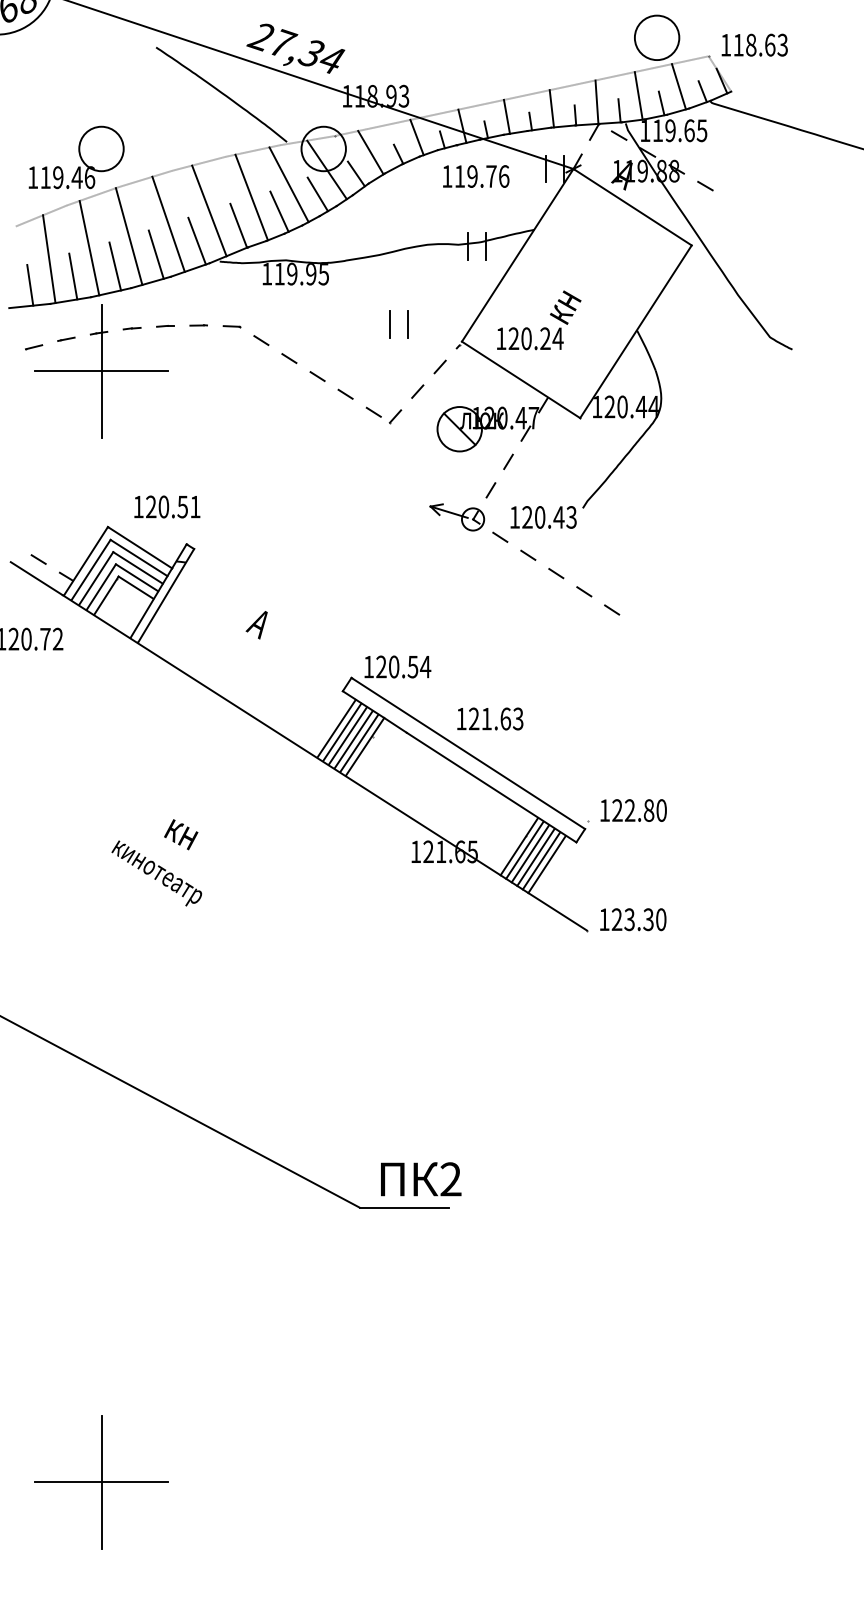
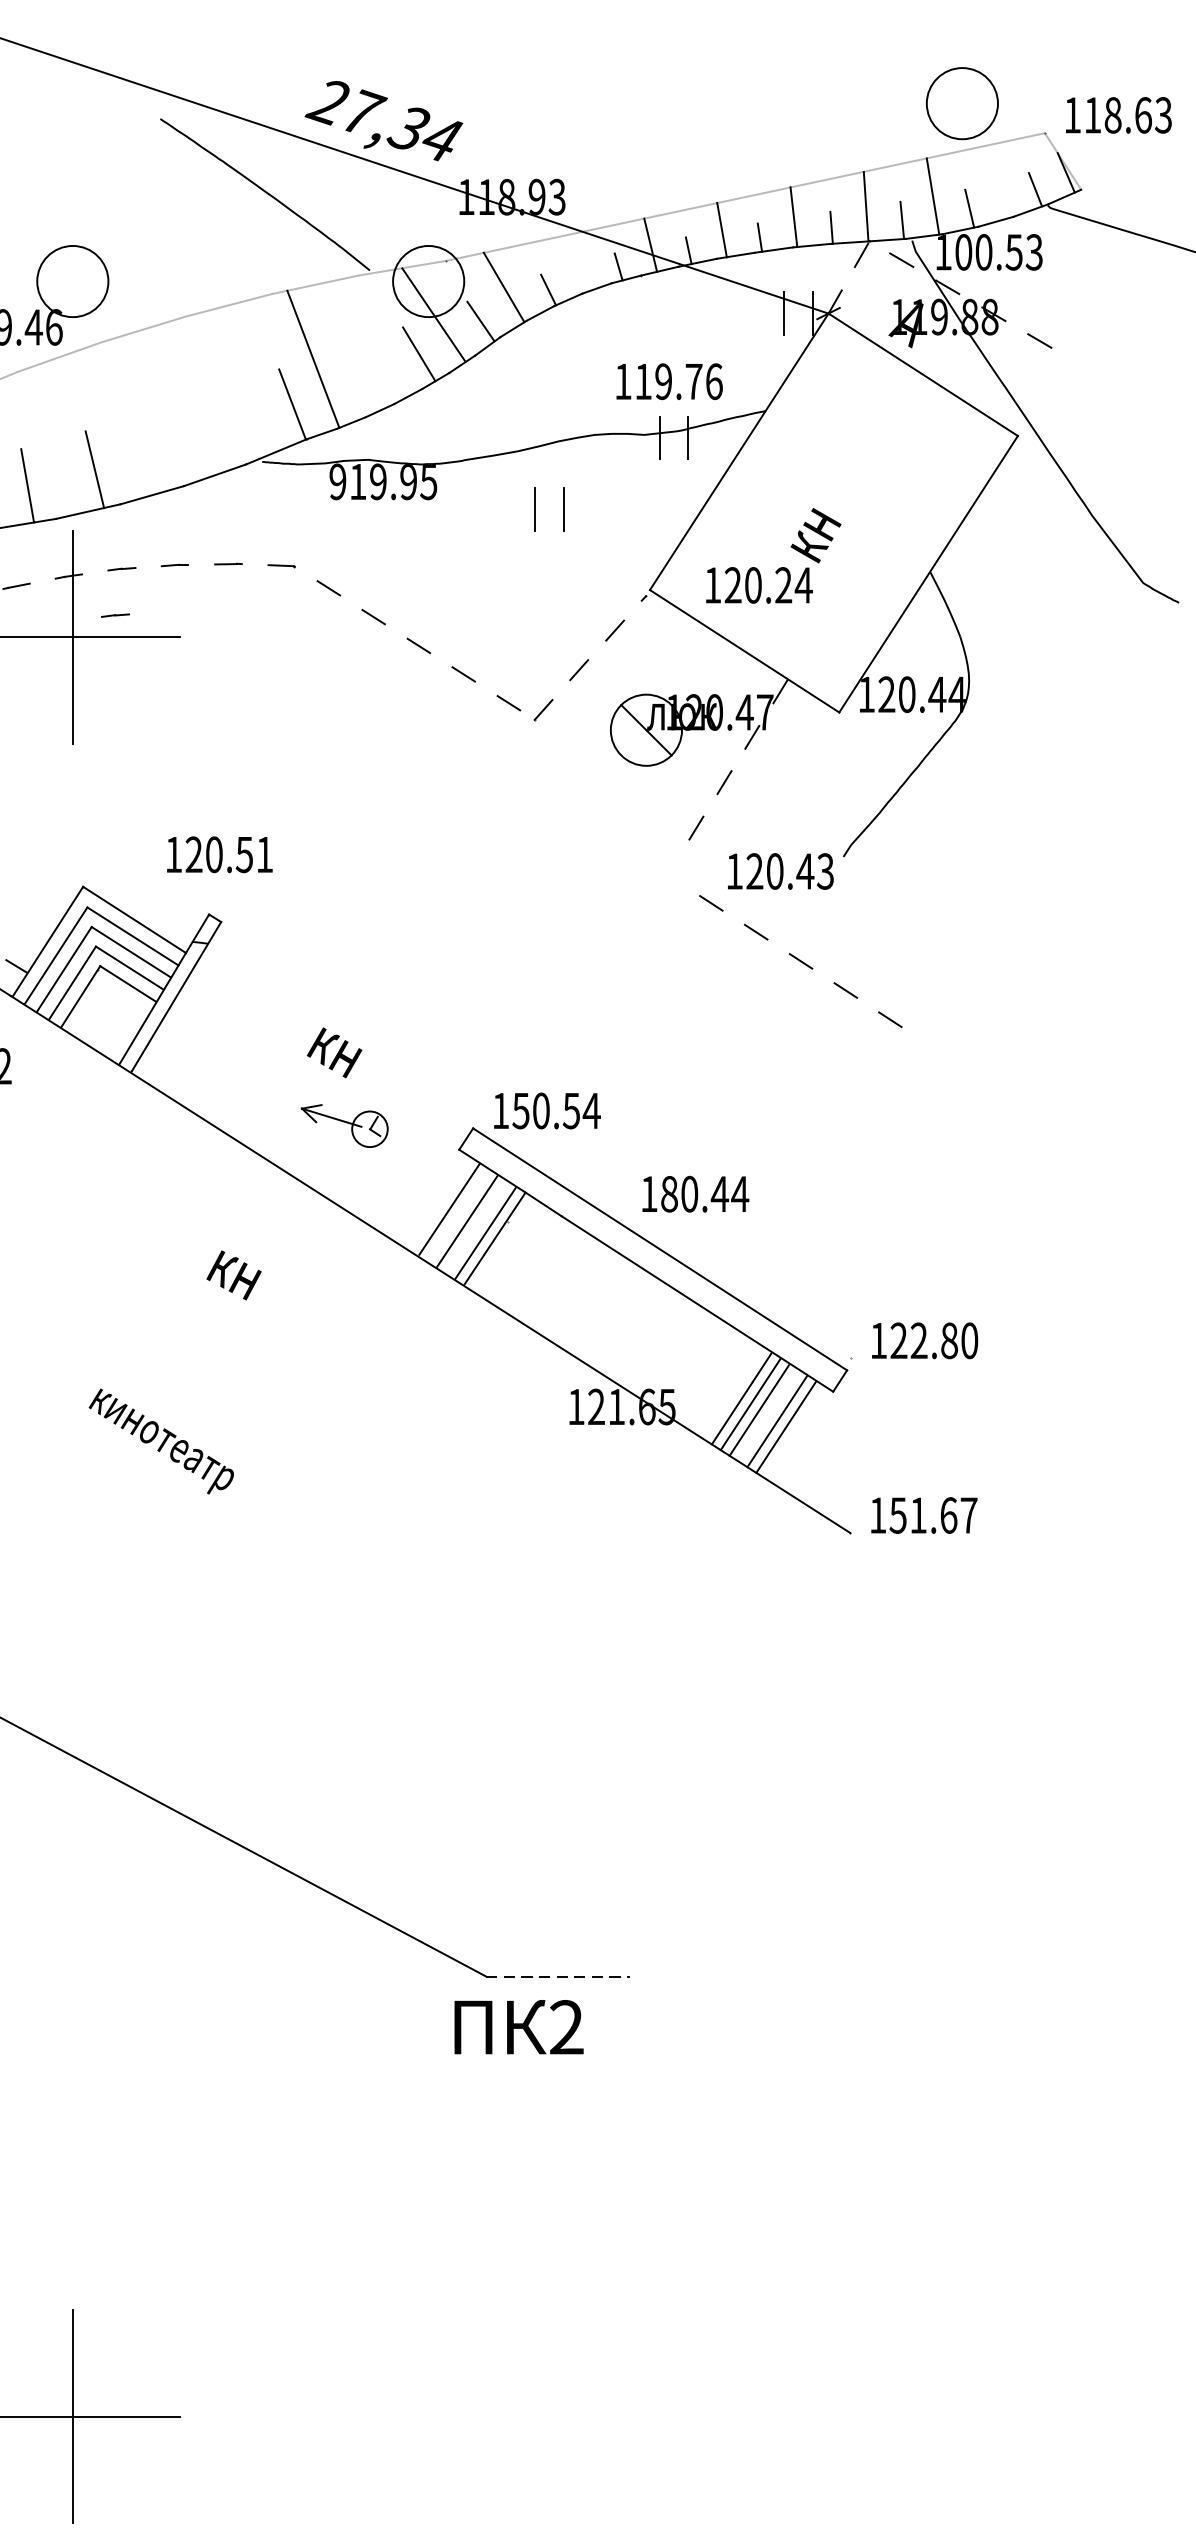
line: (678, 86) -> (996, 181), removed
text: (679, 130) -> (998, 251), 119.65 -> 100.53
line: (416, 137) -> (577, 263), removed
text: (476, 176) -> (670, 381), moved
line: (288, 184) -> (372, 338), removed
line: (209, 210) -> (245, 380), removed
line: (279, 211) -> (357, 381), removed
line: (168, 223) -> (180, 400), removed
line: (128, 236) -> (116, 421), removed
line: (196, 240) -> (224, 428), removed
line: (89, 248) -> (53, 440), removed
line: (155, 254) -> (159, 450), removed
text: (266, 273) -> (337, 480), 119.95 -> 919.95
part: (390, 324) -> (535, 509), moved
line: (127, 357) -> (114, 615), added
text: (167, 506) -> (220, 853), moved
part: (457, 517) -> (345, 1126), moved
text: (263, 628) -> (332, 1049), А -> кн
text: (381, 666) -> (521, 1110), 120.54 -> 150.54
text: (496, 718) -> (705, 1193), 121.63 -> 180.44
line: (342, 731) -> (458, 1214), removed
line: (353, 739) -> (476, 1227), removed
text: (181, 834) -> (234, 1275), moved
line: (535, 857) -> (767, 1415), removed
text: (638, 919) -> (932, 1515), 123.30 -> 151.67
text: (421, 1179) -> (519, 2027), moved
line: (404, 1207) -> (557, 1976), solid -> dashed

